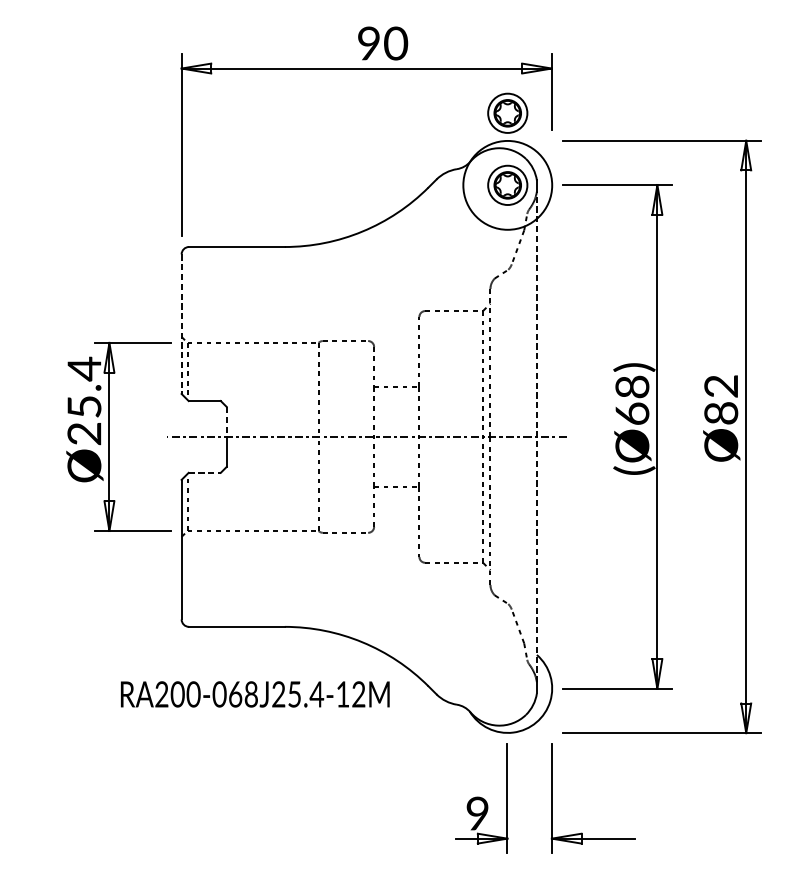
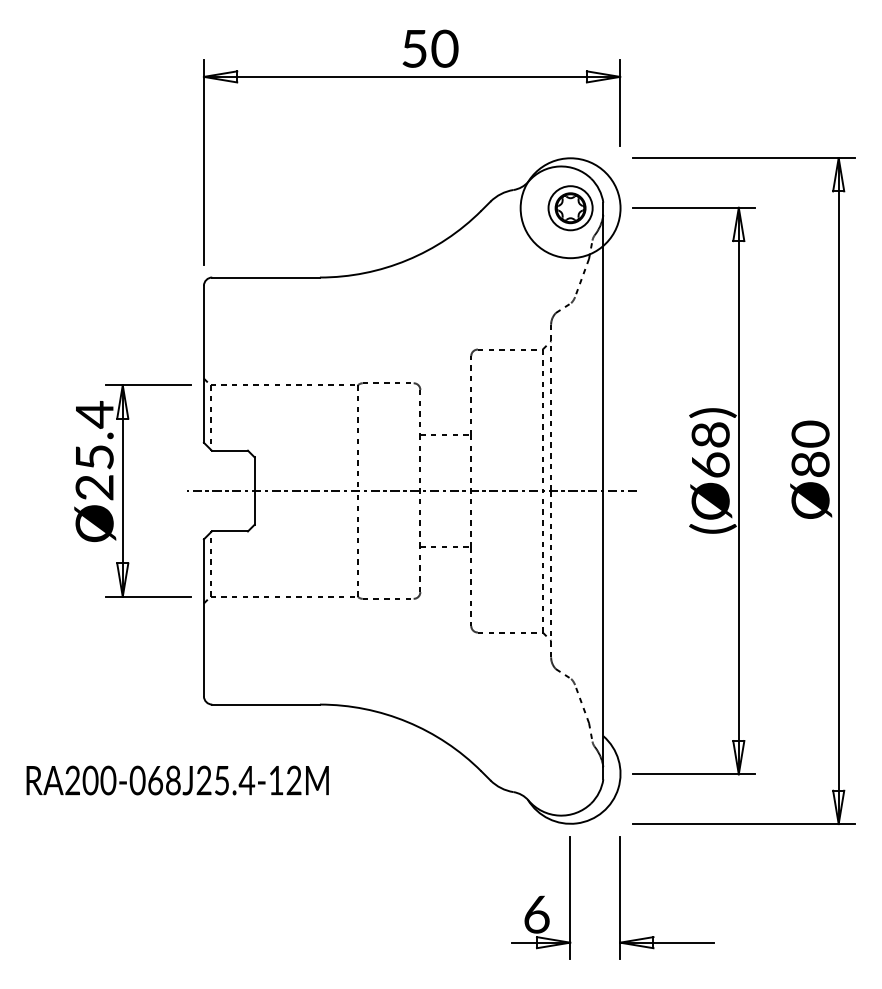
text: (368, 43) -> (414, 48), 90 -> 50
part: (507, 113) -> (570, 127), removed
line: (181, 324) -> (203, 364), dashed -> solid
text: (721, 385) -> (810, 433), Ø82 -> Ø80
line: (226, 422) -> (254, 474), dashed -> solid
line: (537, 437) -> (603, 491), dashed -> solid
line: (205, 472) -> (230, 531), dashed -> solid
text: (255, 694) -> (177, 780), moved
text: (477, 813) -> (536, 914), 9 -> 6

